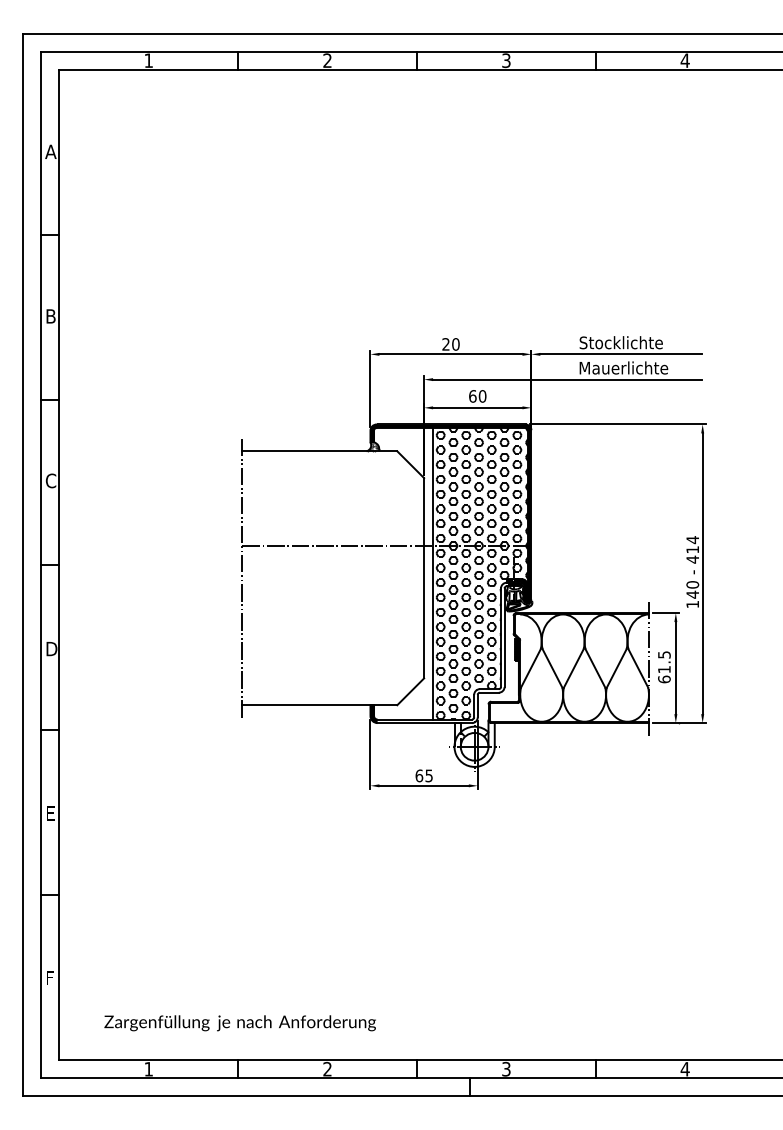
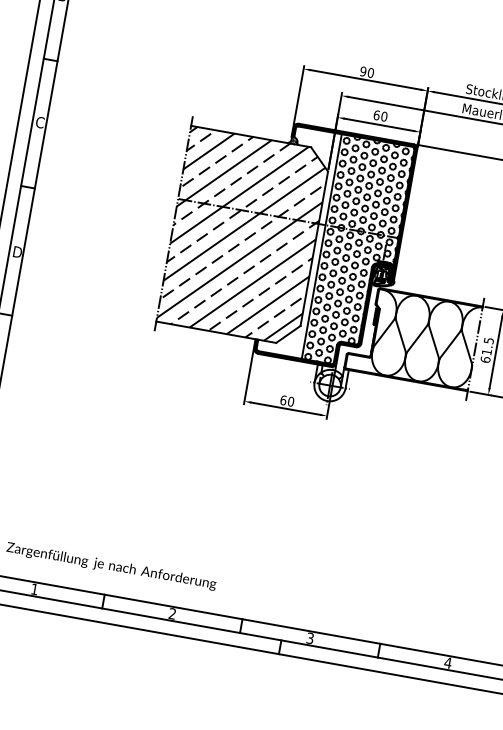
text: (445, 344) -> (362, 71), 20 -> 90
hatch: (332, 578) -> (243, 236), added
fill: (443, 652) -> (319, 308), added
text: (428, 775) -> (290, 401), 65 -> 60

